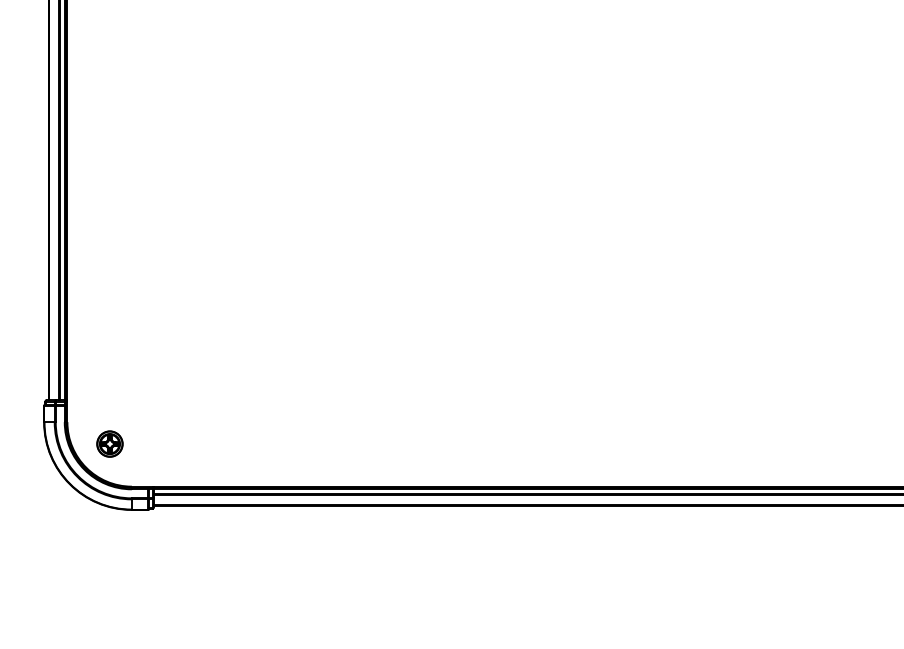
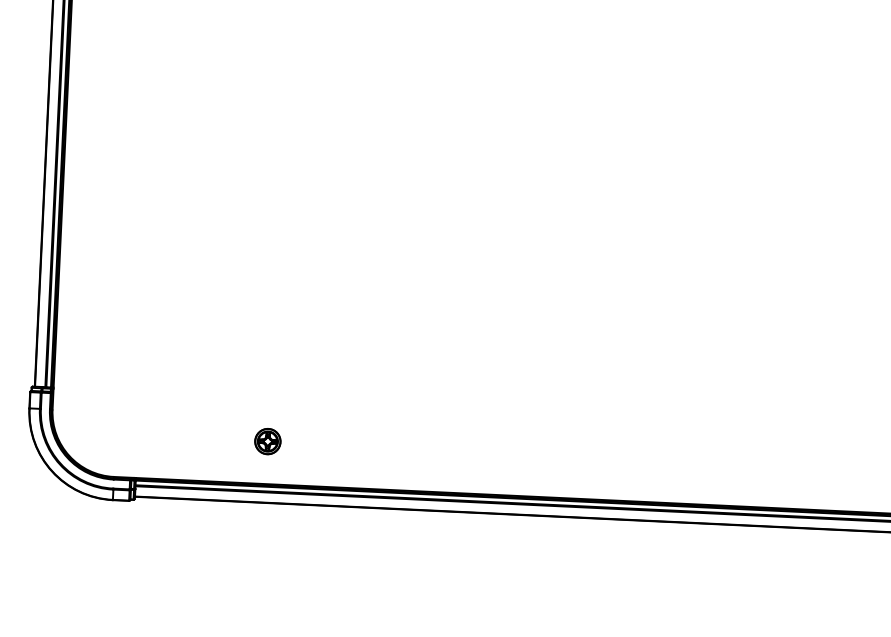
part: (109, 443) -> (267, 440), moved

